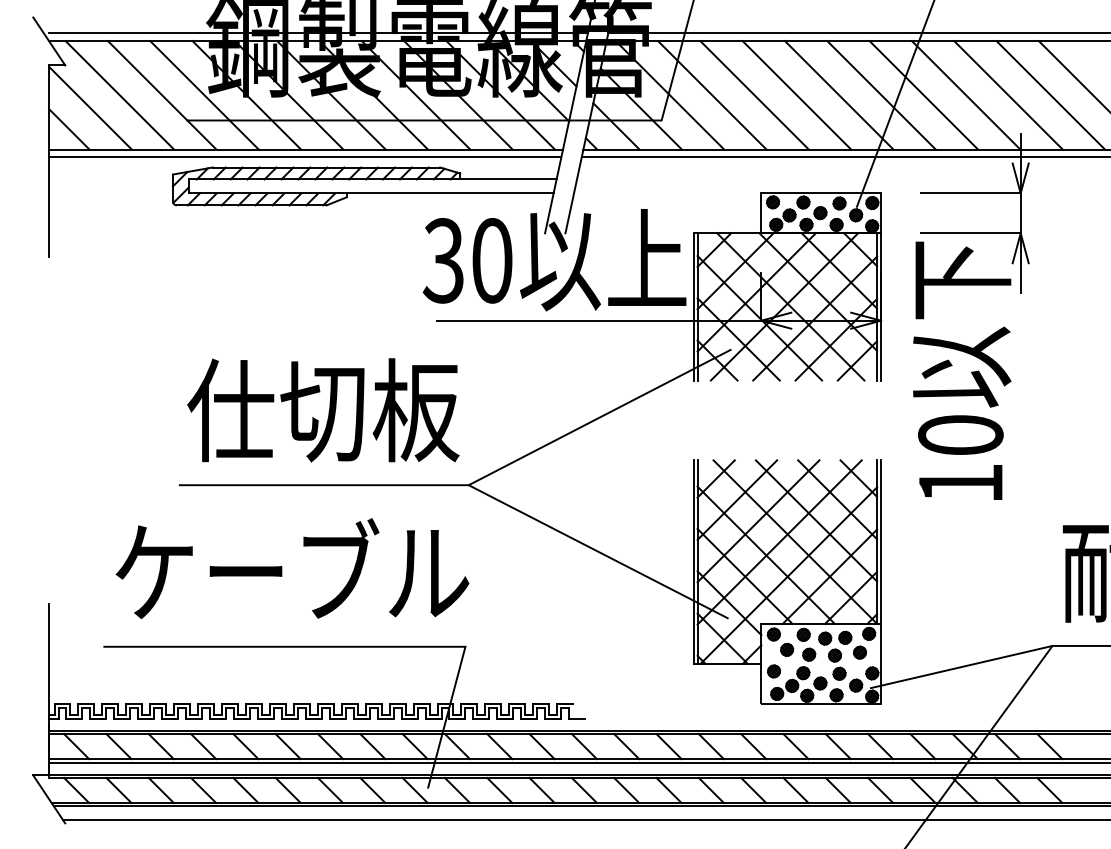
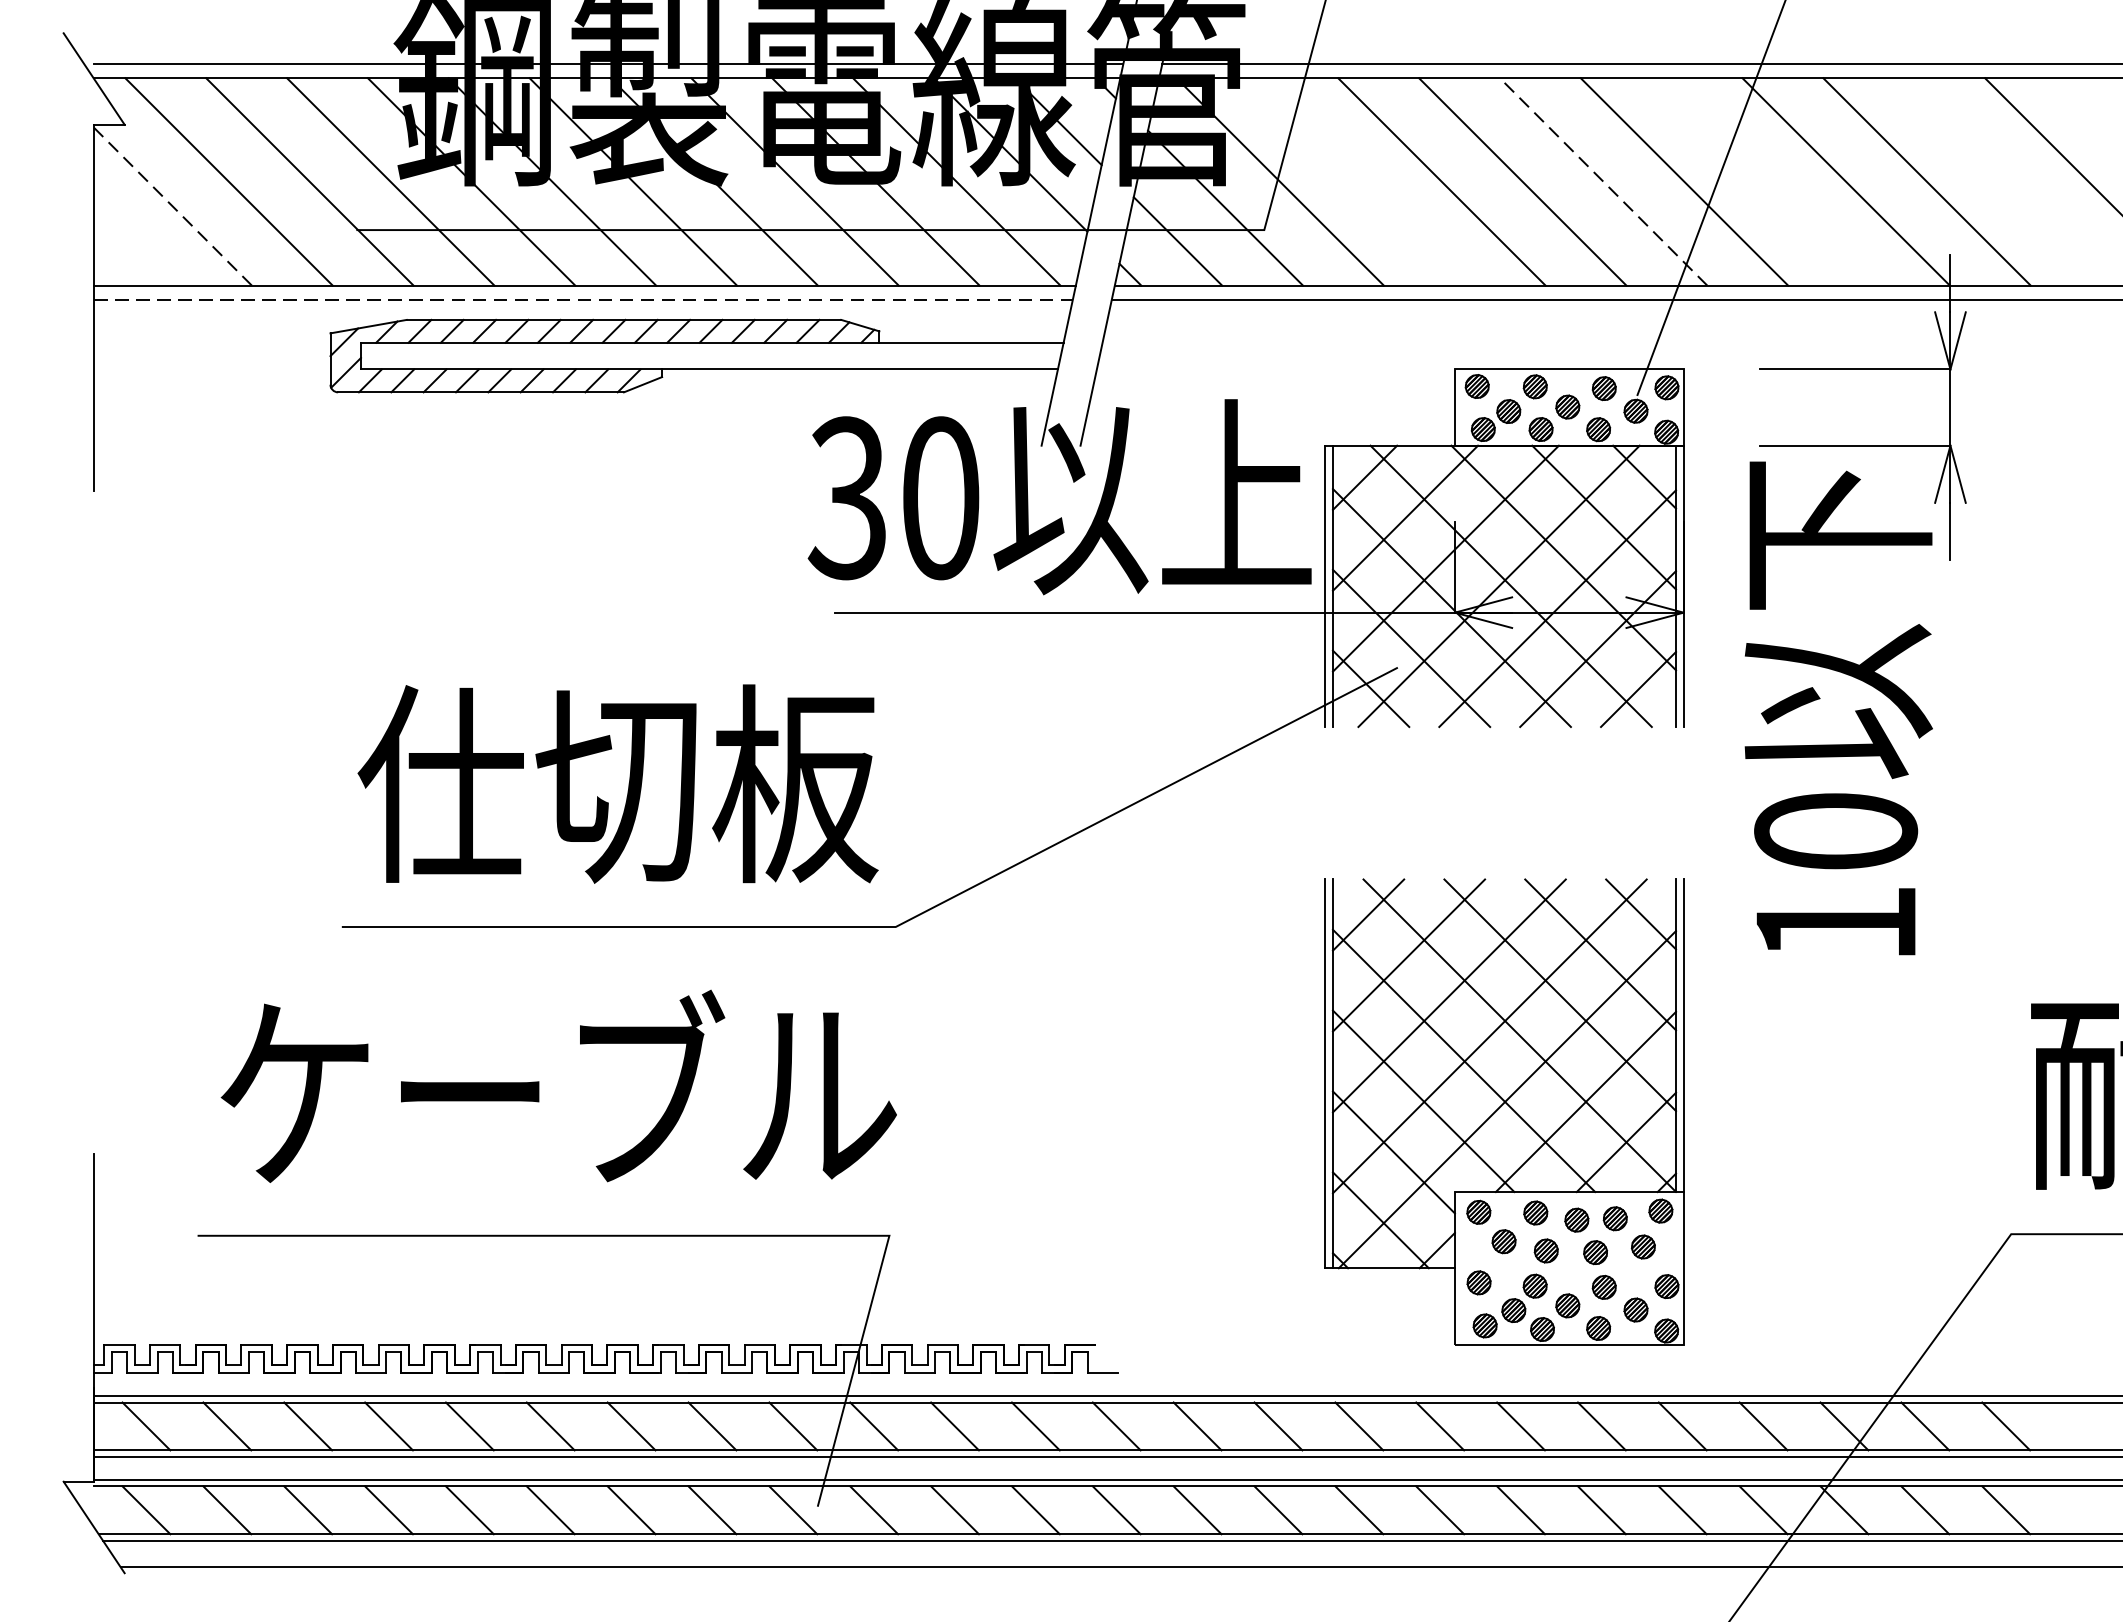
line: (712, 95) -> (1361, 182), removed
line: (839, 95) -> (1604, 182), solid -> dashed
line: (923, 95) -> (1764, 182), removed
line: (1050, 95) -> (2007, 182), removed
line: (90, 107) -> (172, 205), solid -> dashed
line: (69, 129) -> (132, 247), removed
line: (305, 157) -> (583, 300), solid -> dashed
line: (597, 551) -> (1141, 1053), removed
line: (961, 666) -> (1837, 1273), removed

